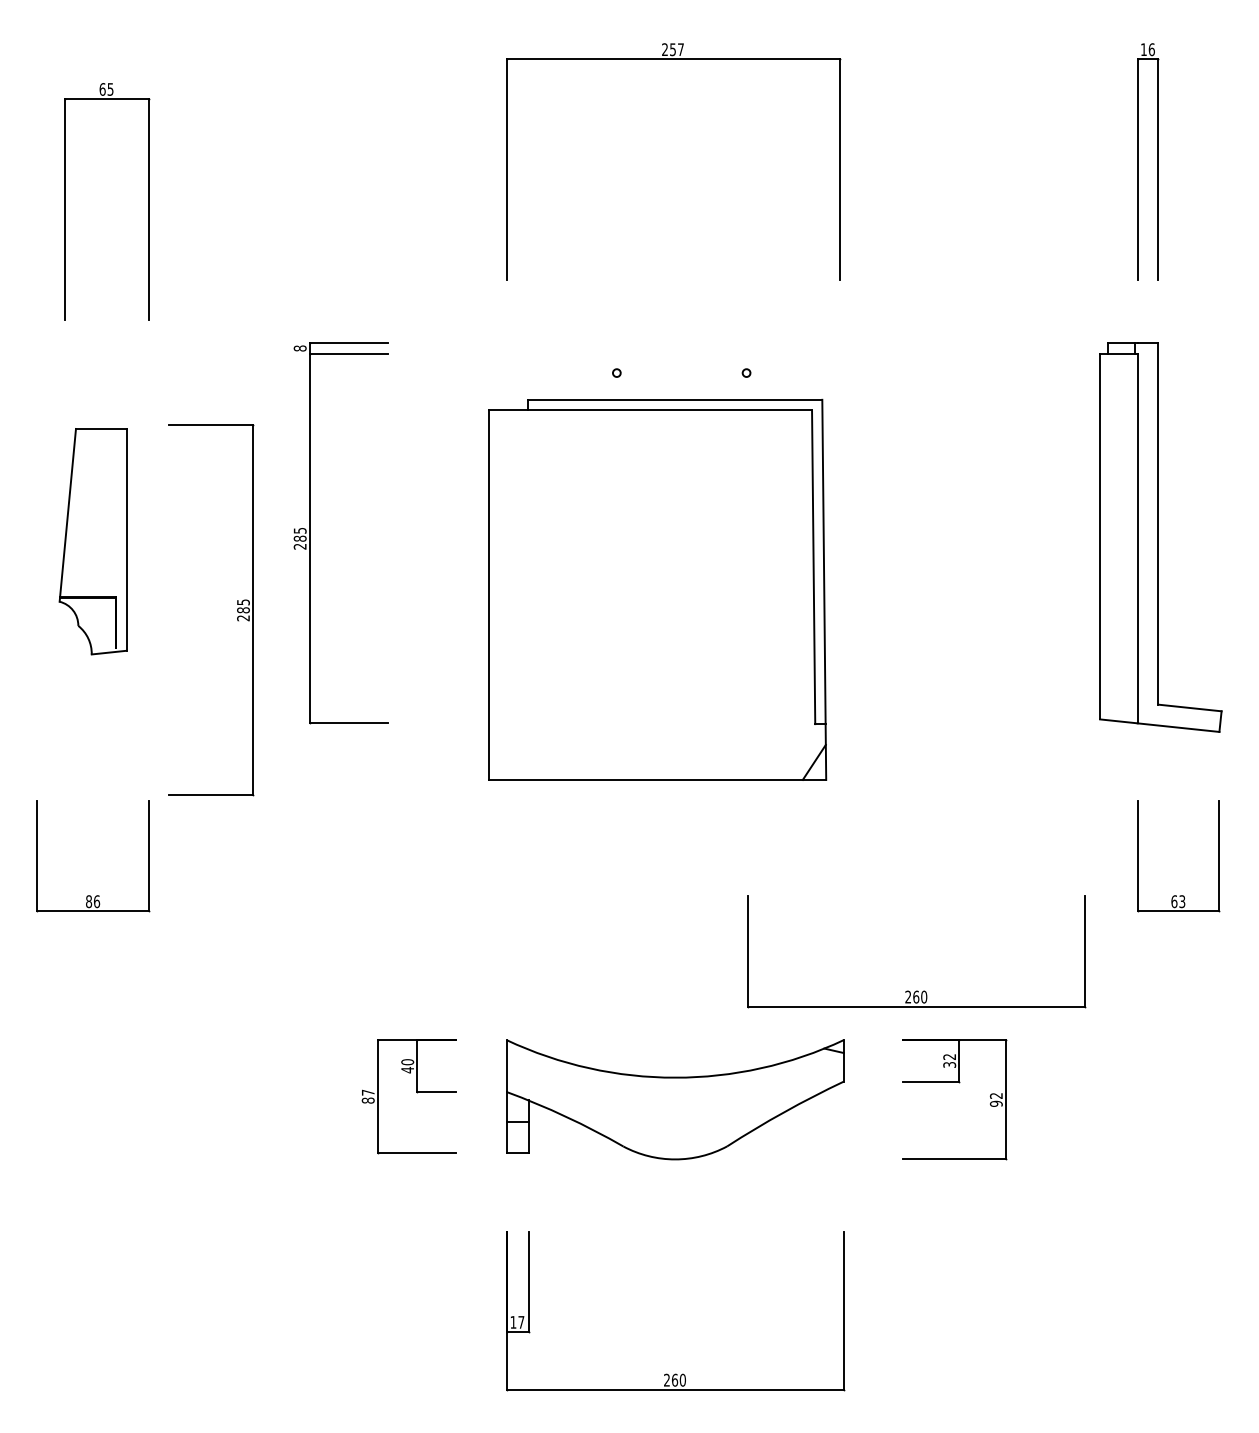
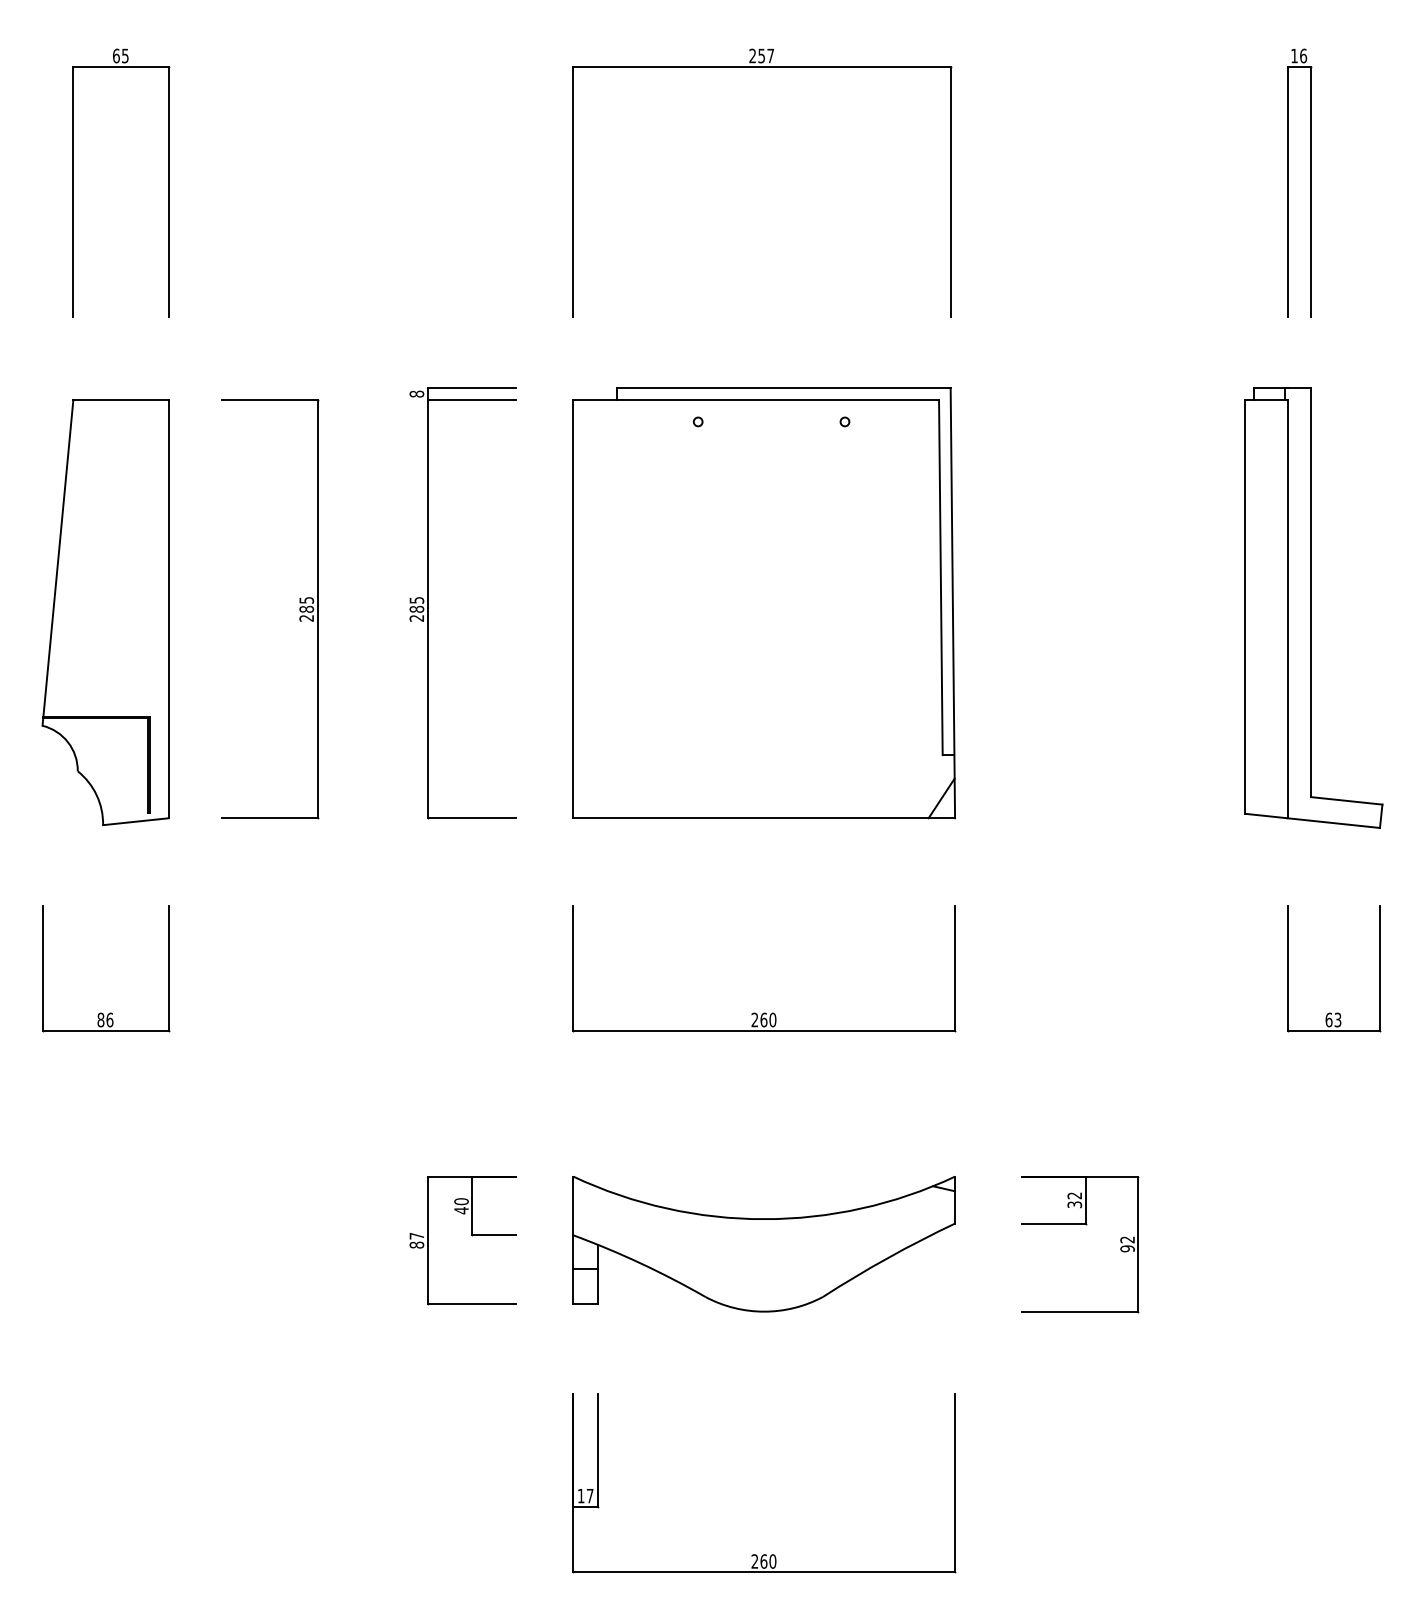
part: (148, 201) -> (168, 182), moved
part: (310, 533) -> (428, 603), moved
part: (93, 541) -> (105, 612), size x1.67
part: (656, 590) -> (763, 603), moved
part: (237, 610) -> (299, 609), moved
part: (916, 990) -> (764, 1012), moved

